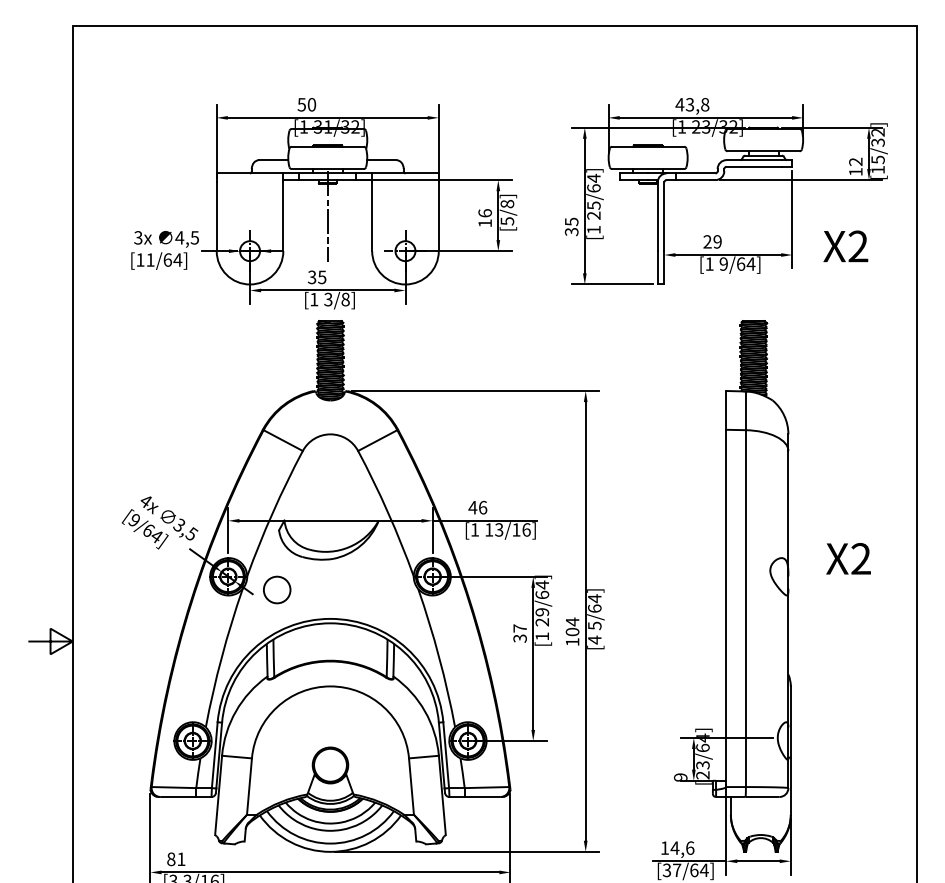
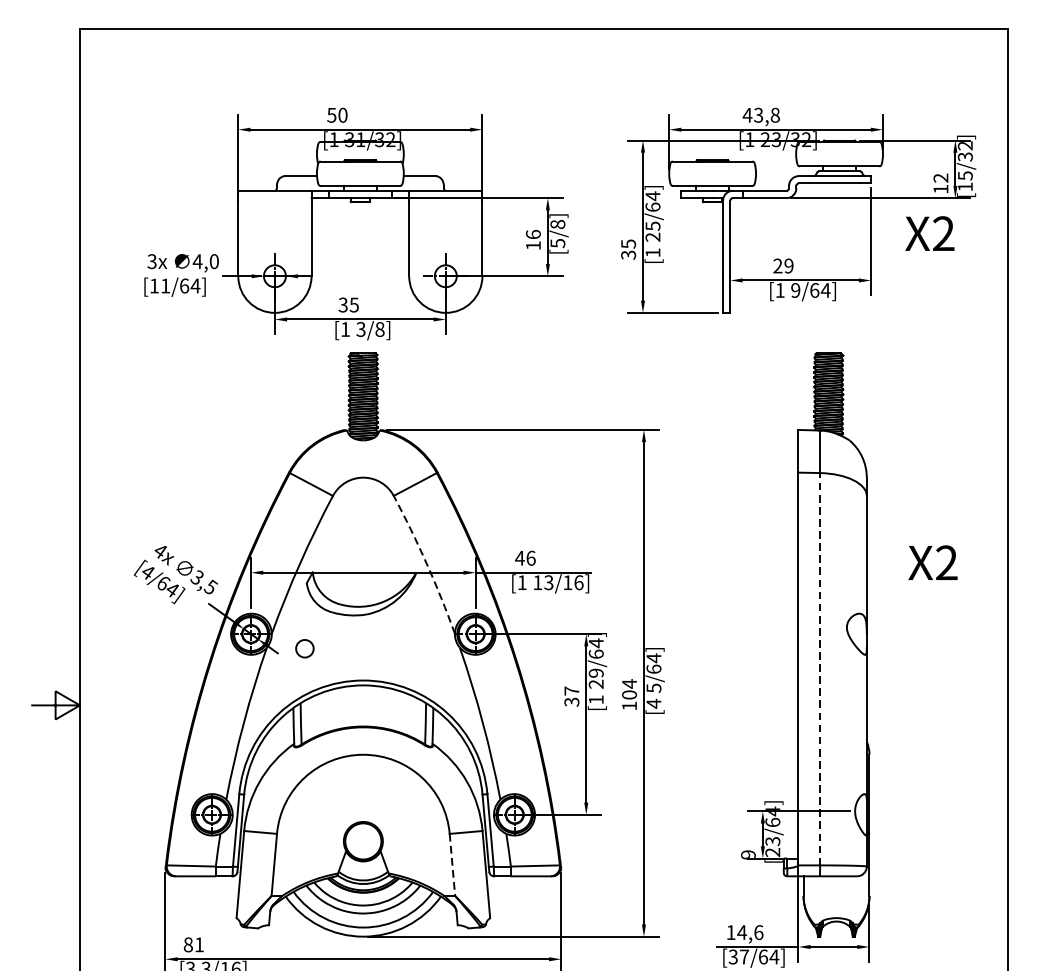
line: (327, 216) -> (360, 238), removed
text: (194, 237) -> (213, 261), 4,5 -> 4,0
text: (845, 246) -> (929, 233), moved
arc: (388, 512) -> (427, 563), solid -> dashed
text: (134, 520) -> (147, 572), [9/64] -> [4/64]
text: (848, 558) -> (932, 562), moved
circle: (277, 589) -> (305, 648), size x0.6
line: (745, 608) -> (819, 669), solid -> dashed
line: (411, 787) -> (452, 865), solid -> dashed

